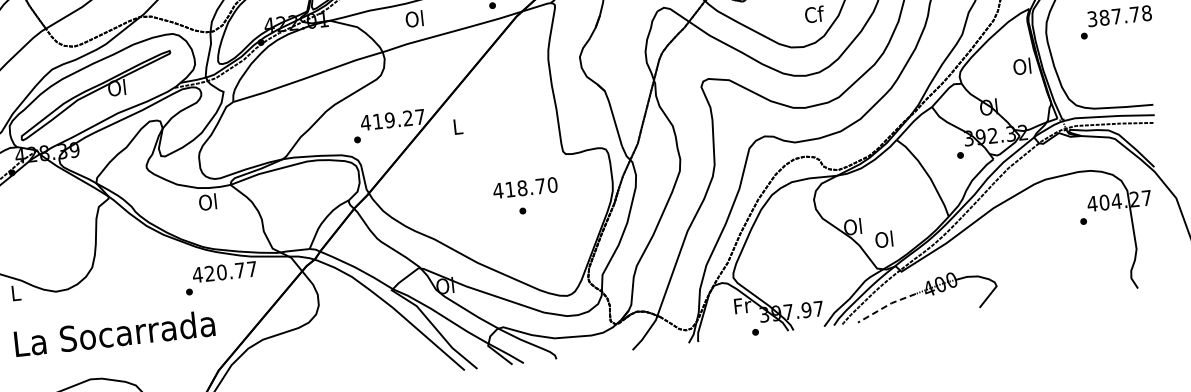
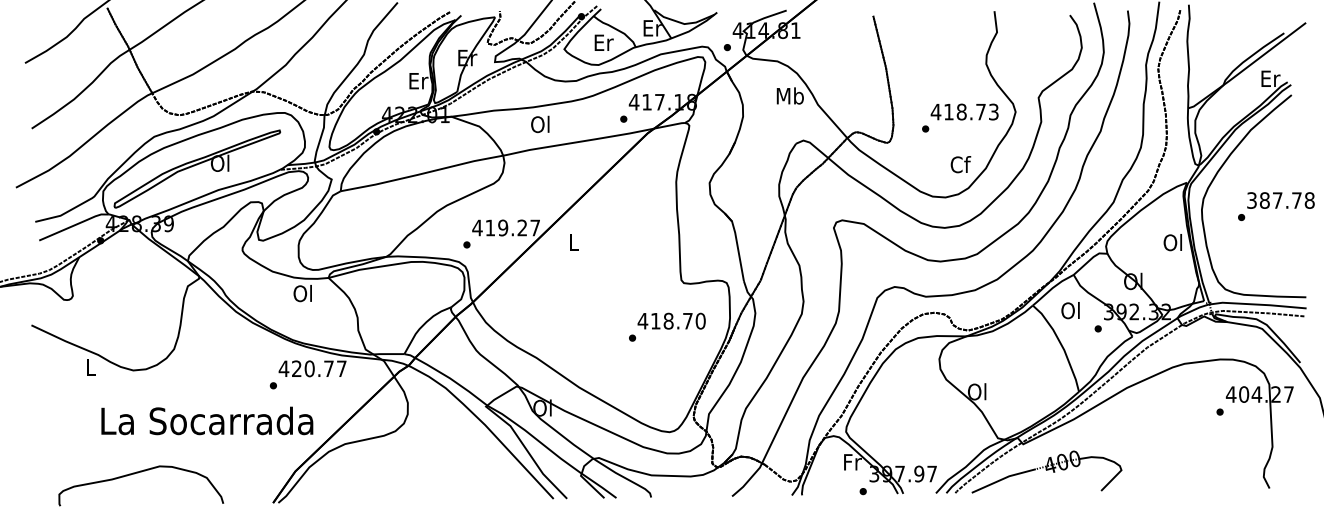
text: (525, 187) -> (671, 320), moved
text: (884, 239) -> (1070, 310), moved
line: (886, 305) -> (1003, 478), dashed -> solid
text: (114, 333) -> (207, 420), moved

